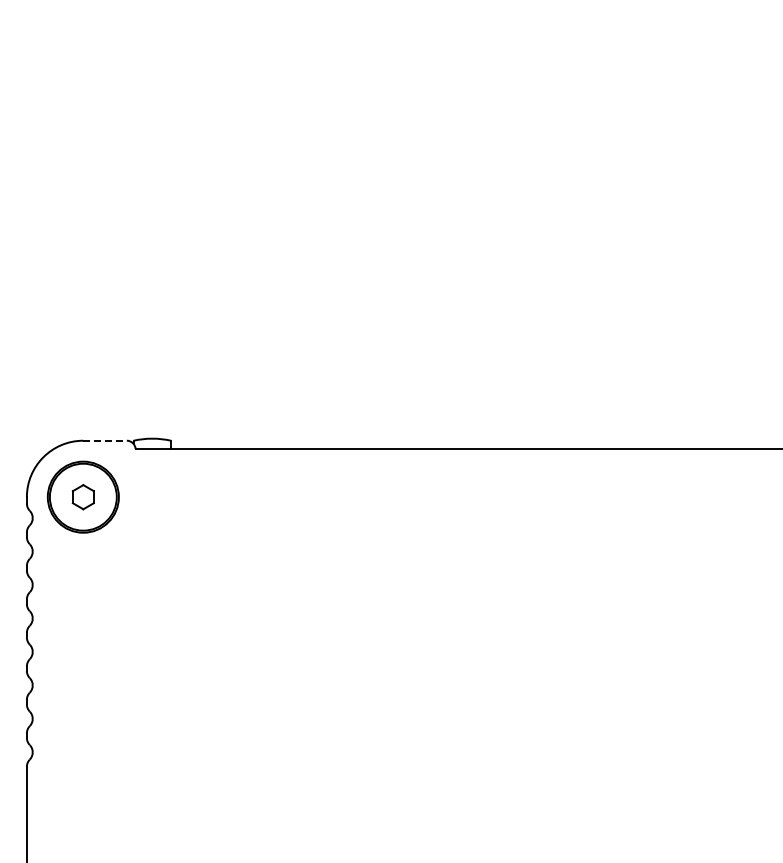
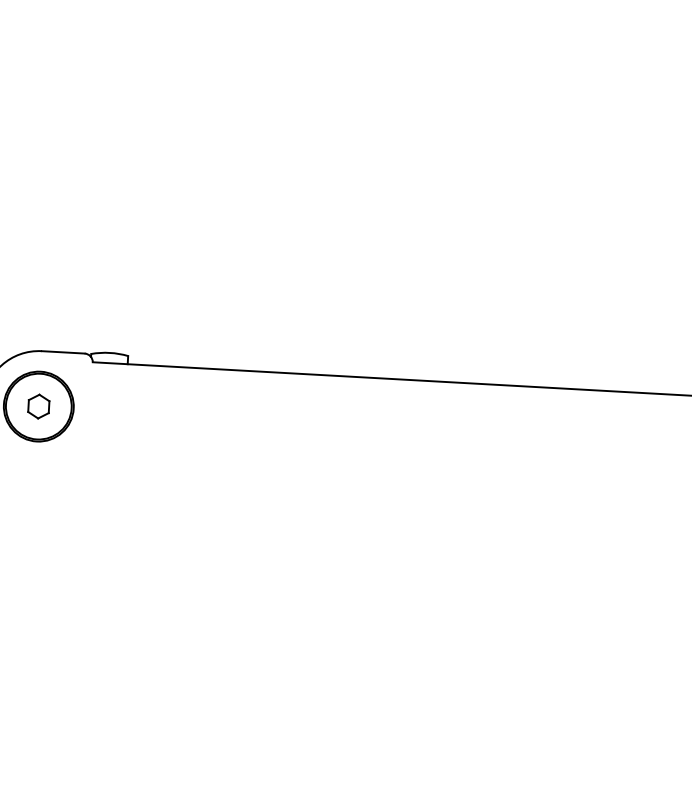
line: (105, 440) -> (63, 352), dashed -> solid

